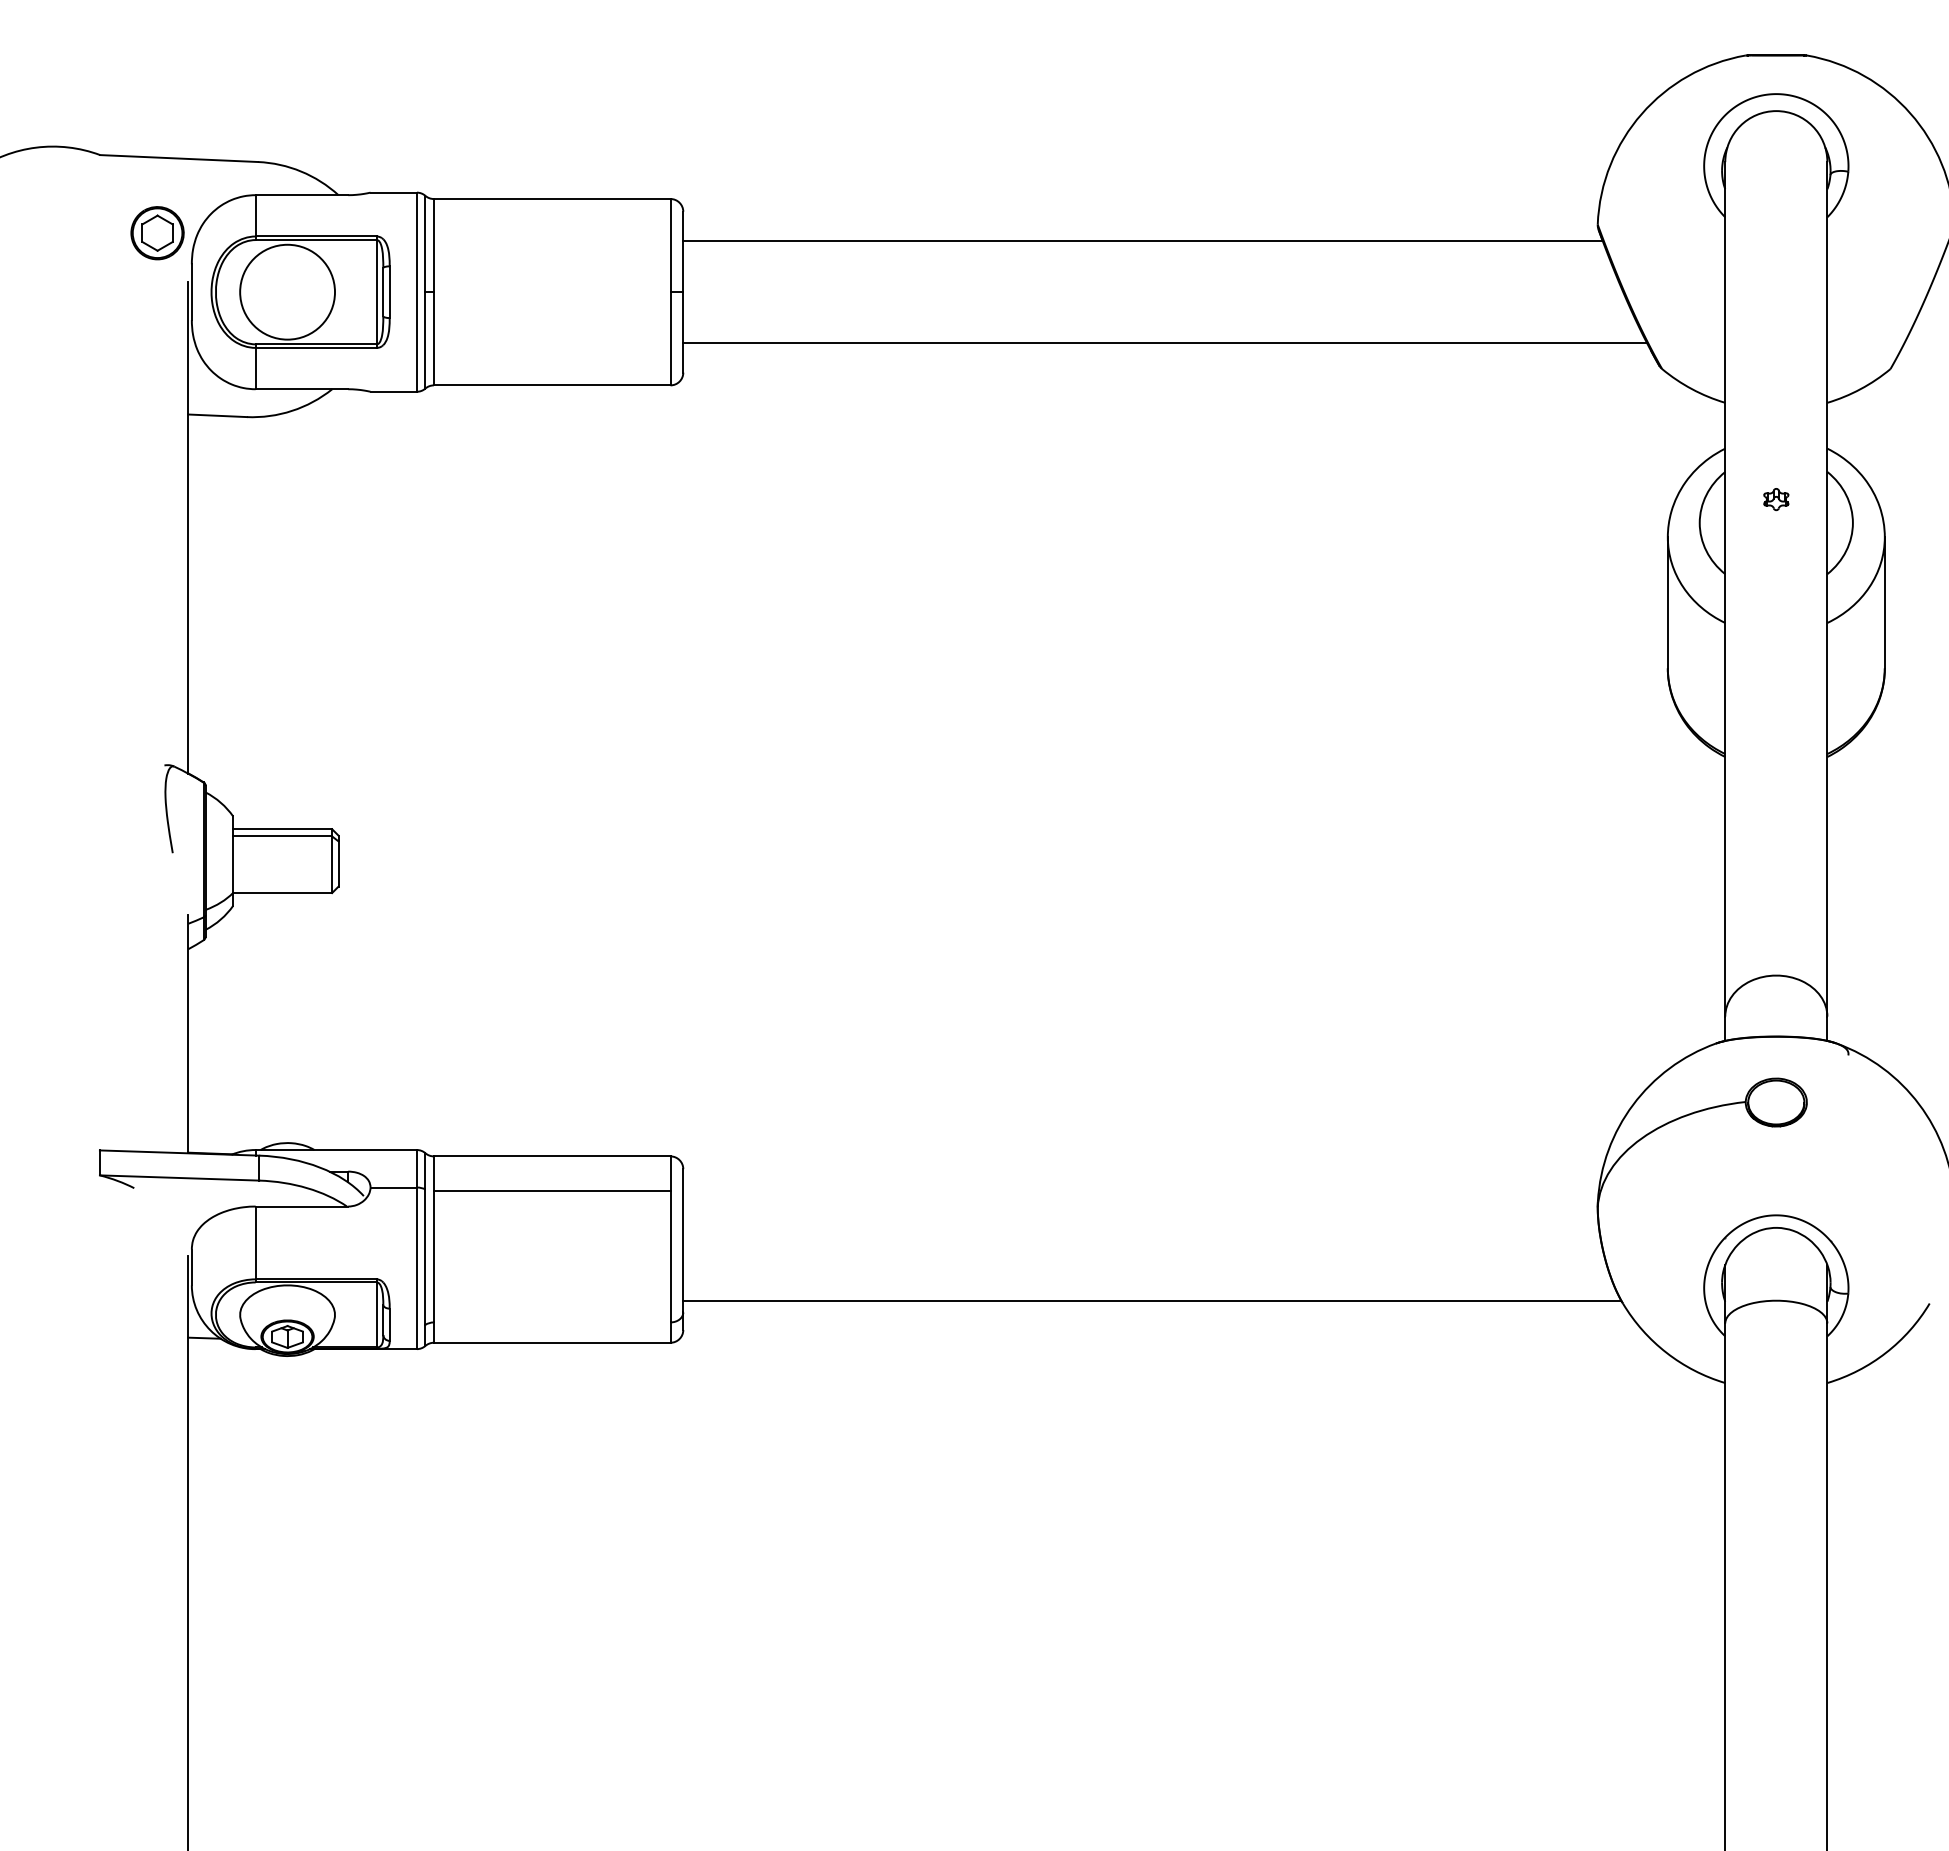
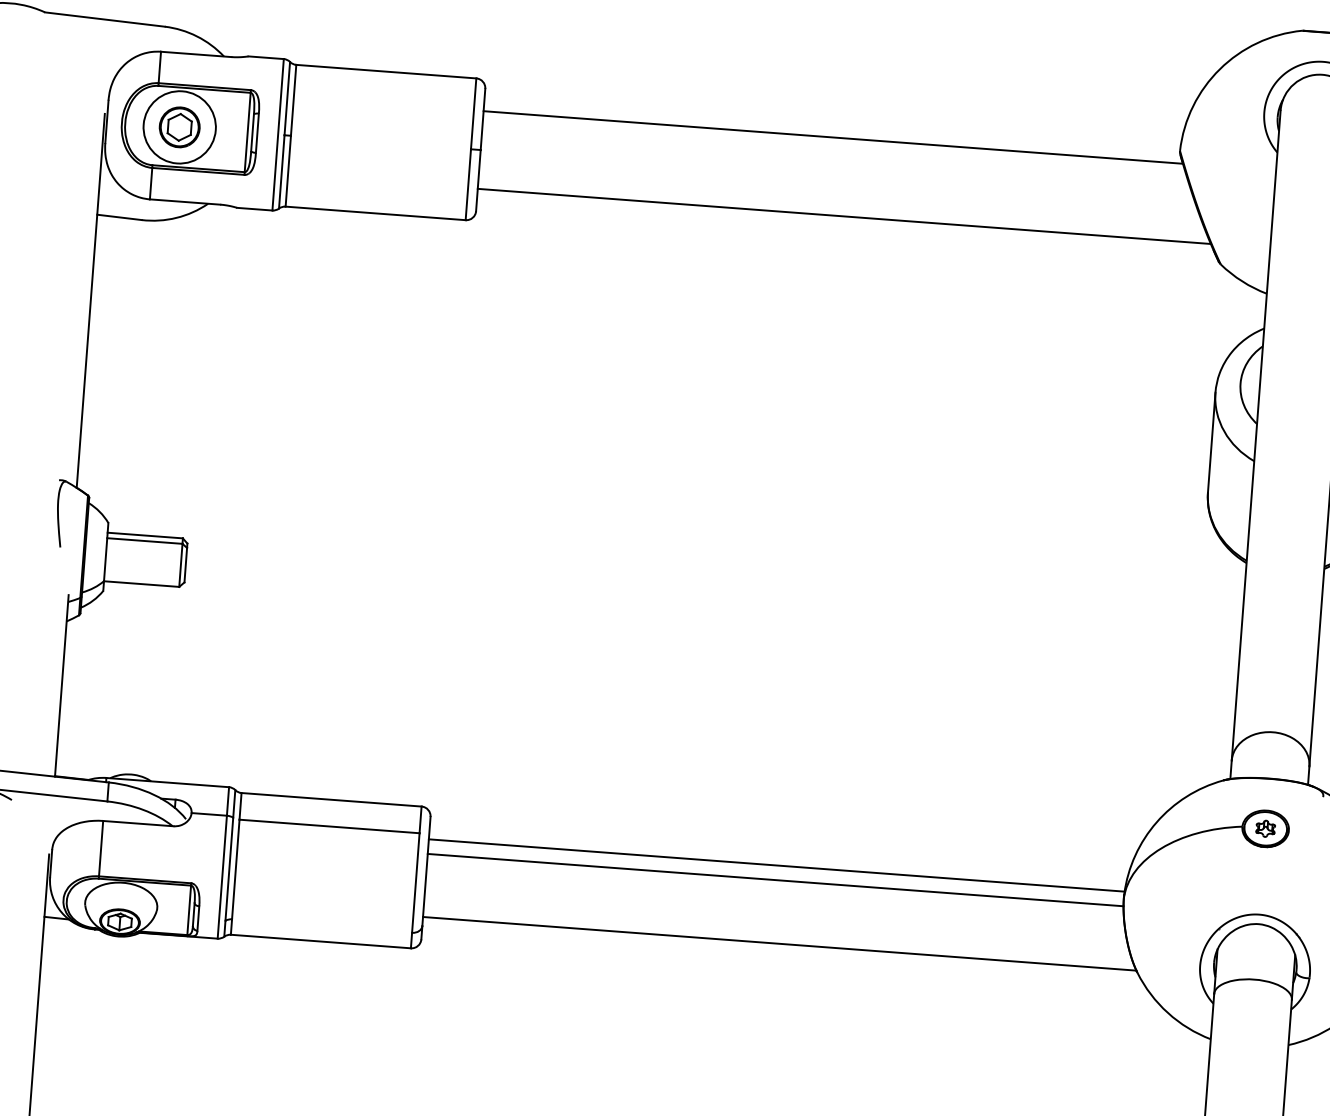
part: (157, 233) -> (179, 127), moved
part: (1776, 499) -> (1265, 828), moved
line: (1140, 1198) -> (776, 865), added
line: (1140, 1217) -> (775, 879), added

